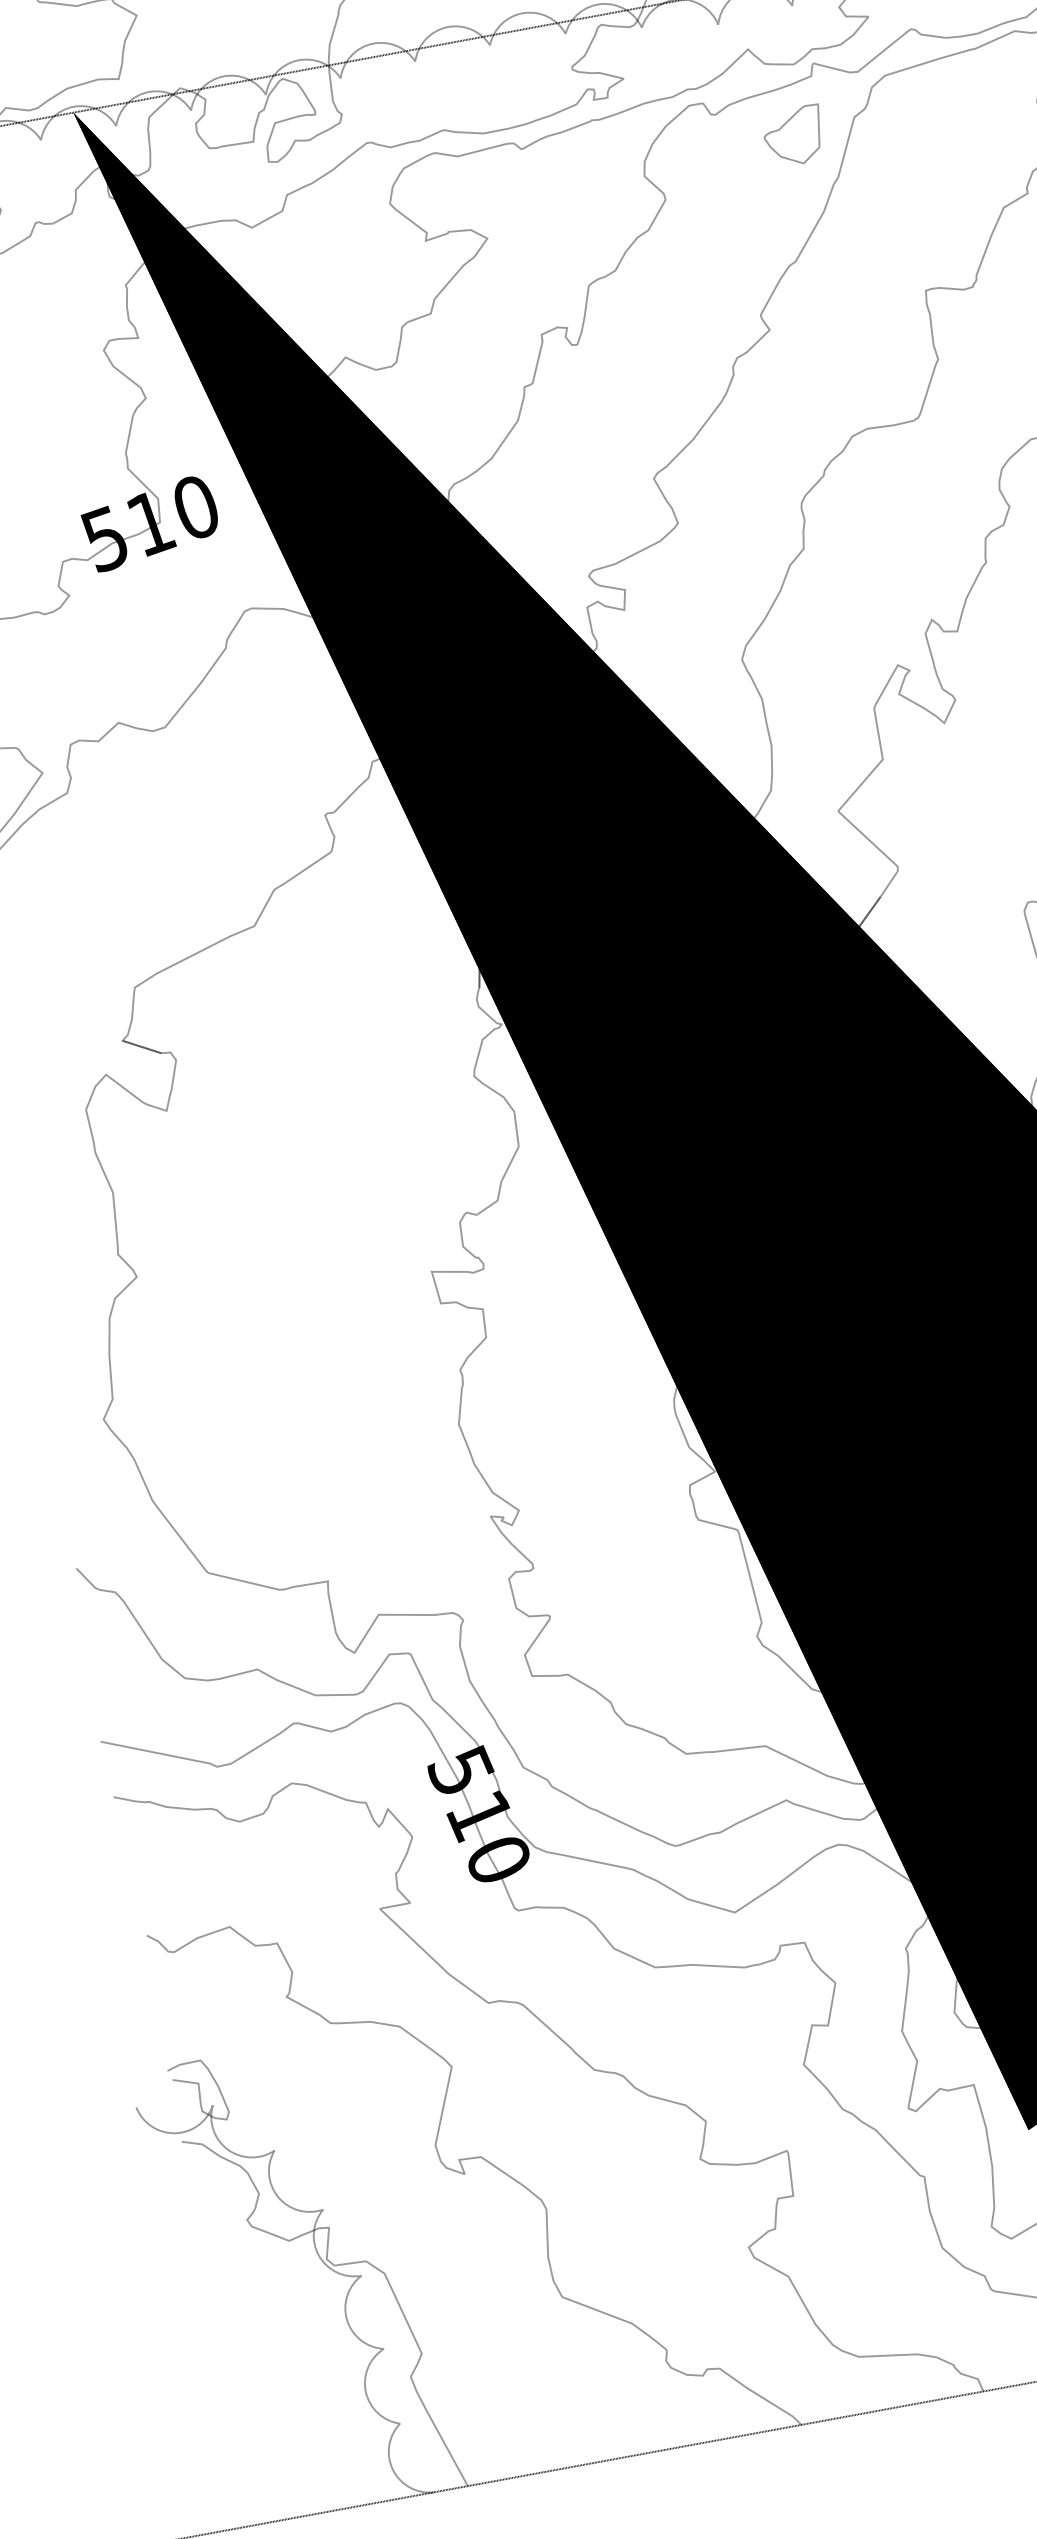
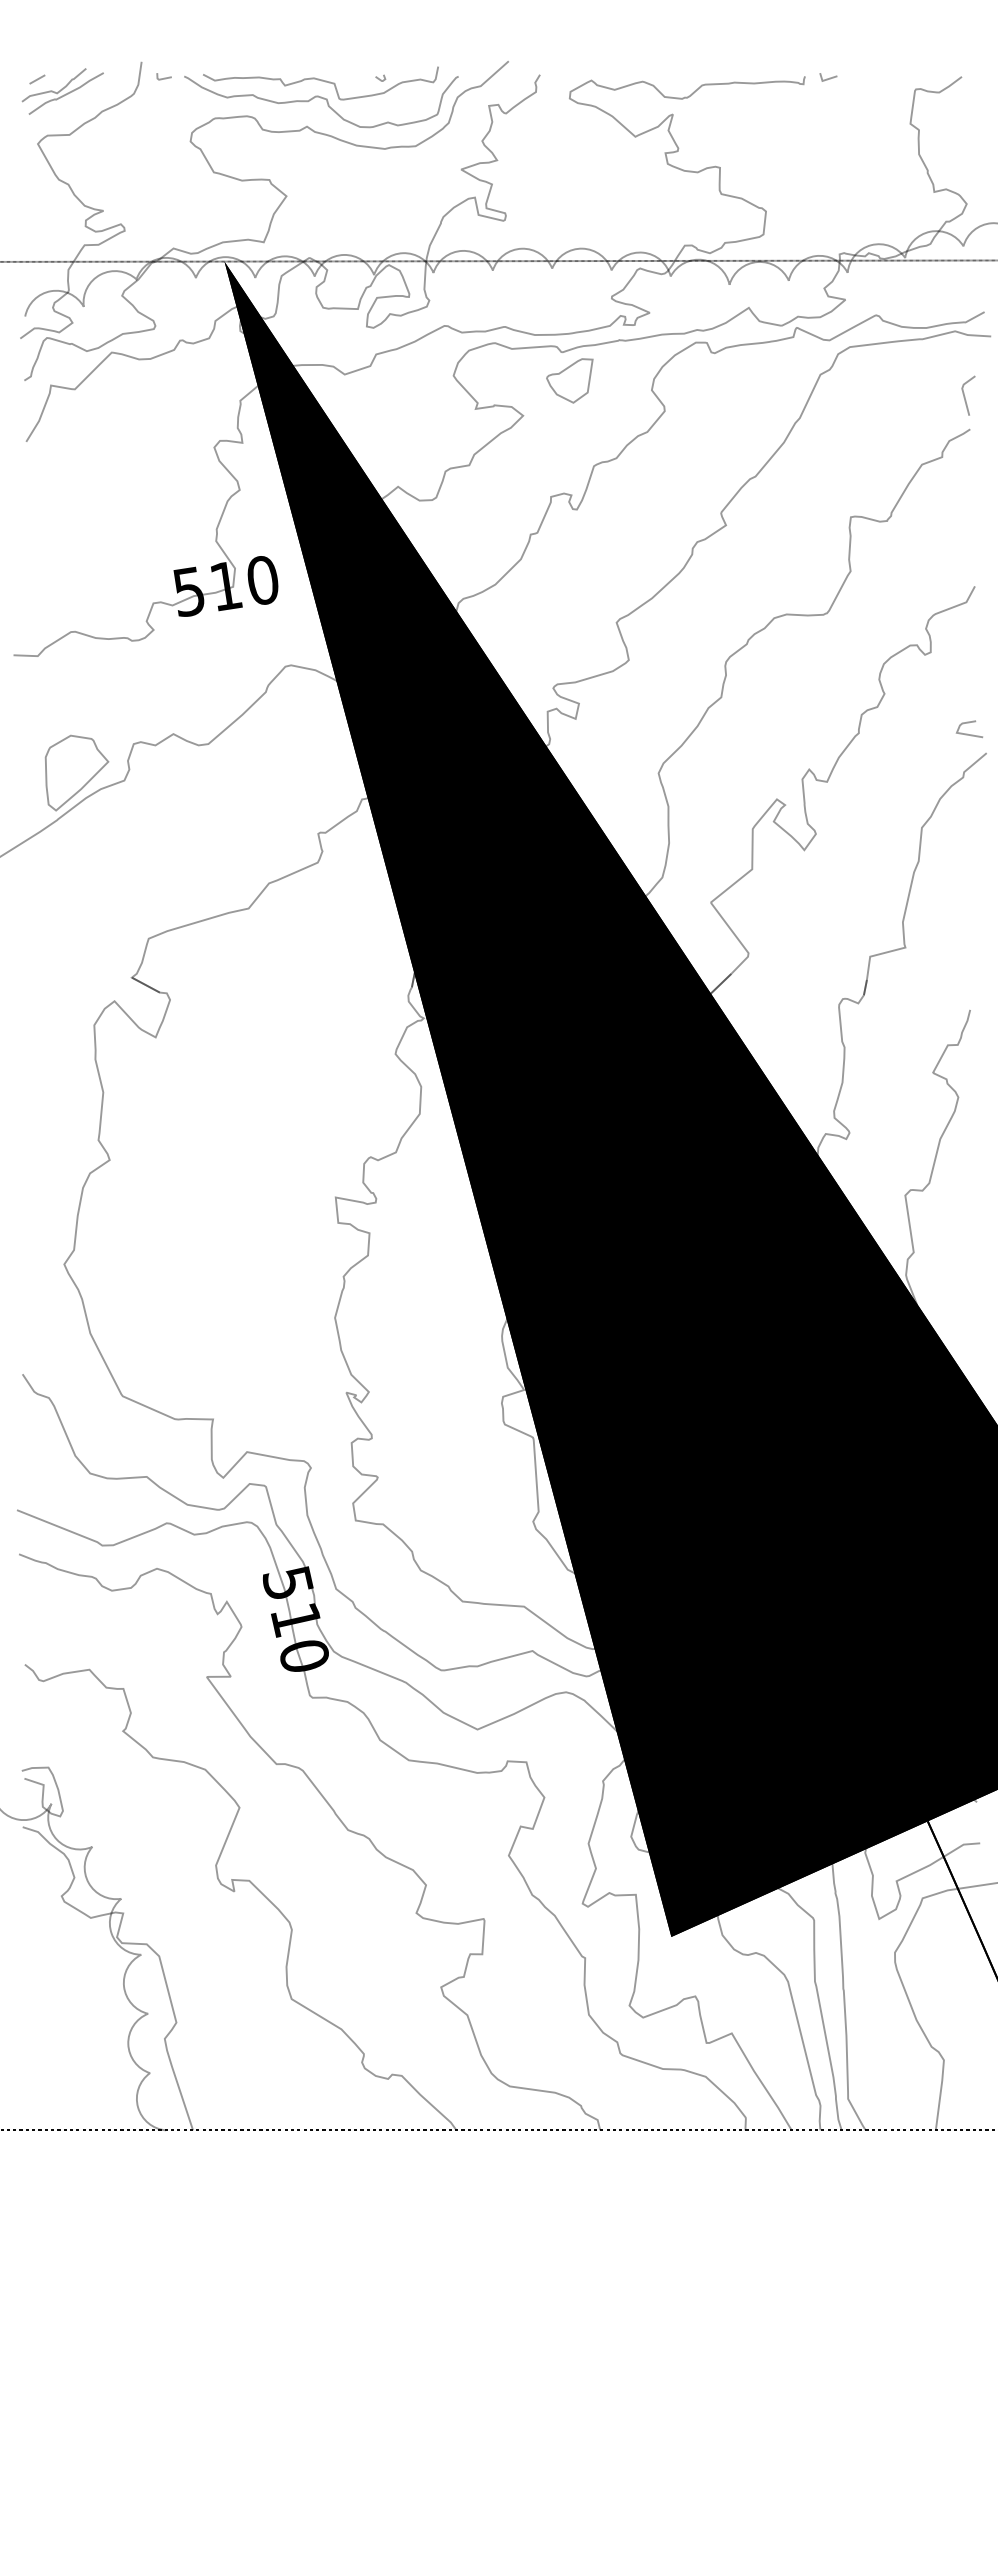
part: (793, 136) -> (569, 380), moved

